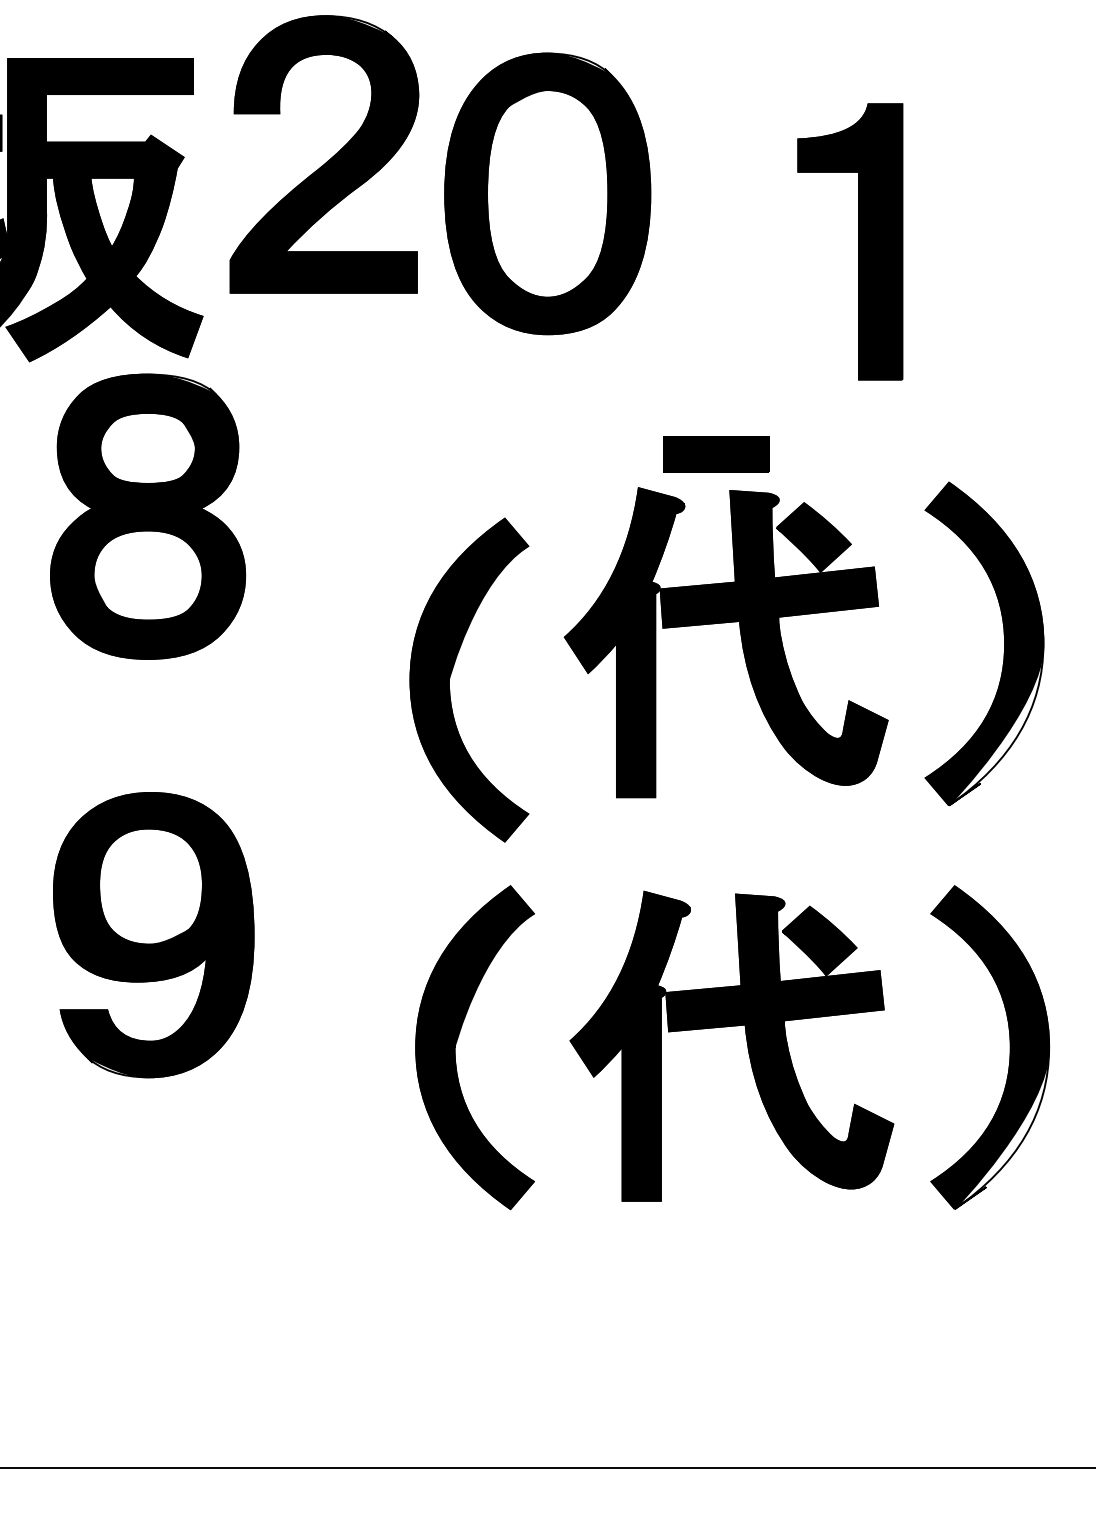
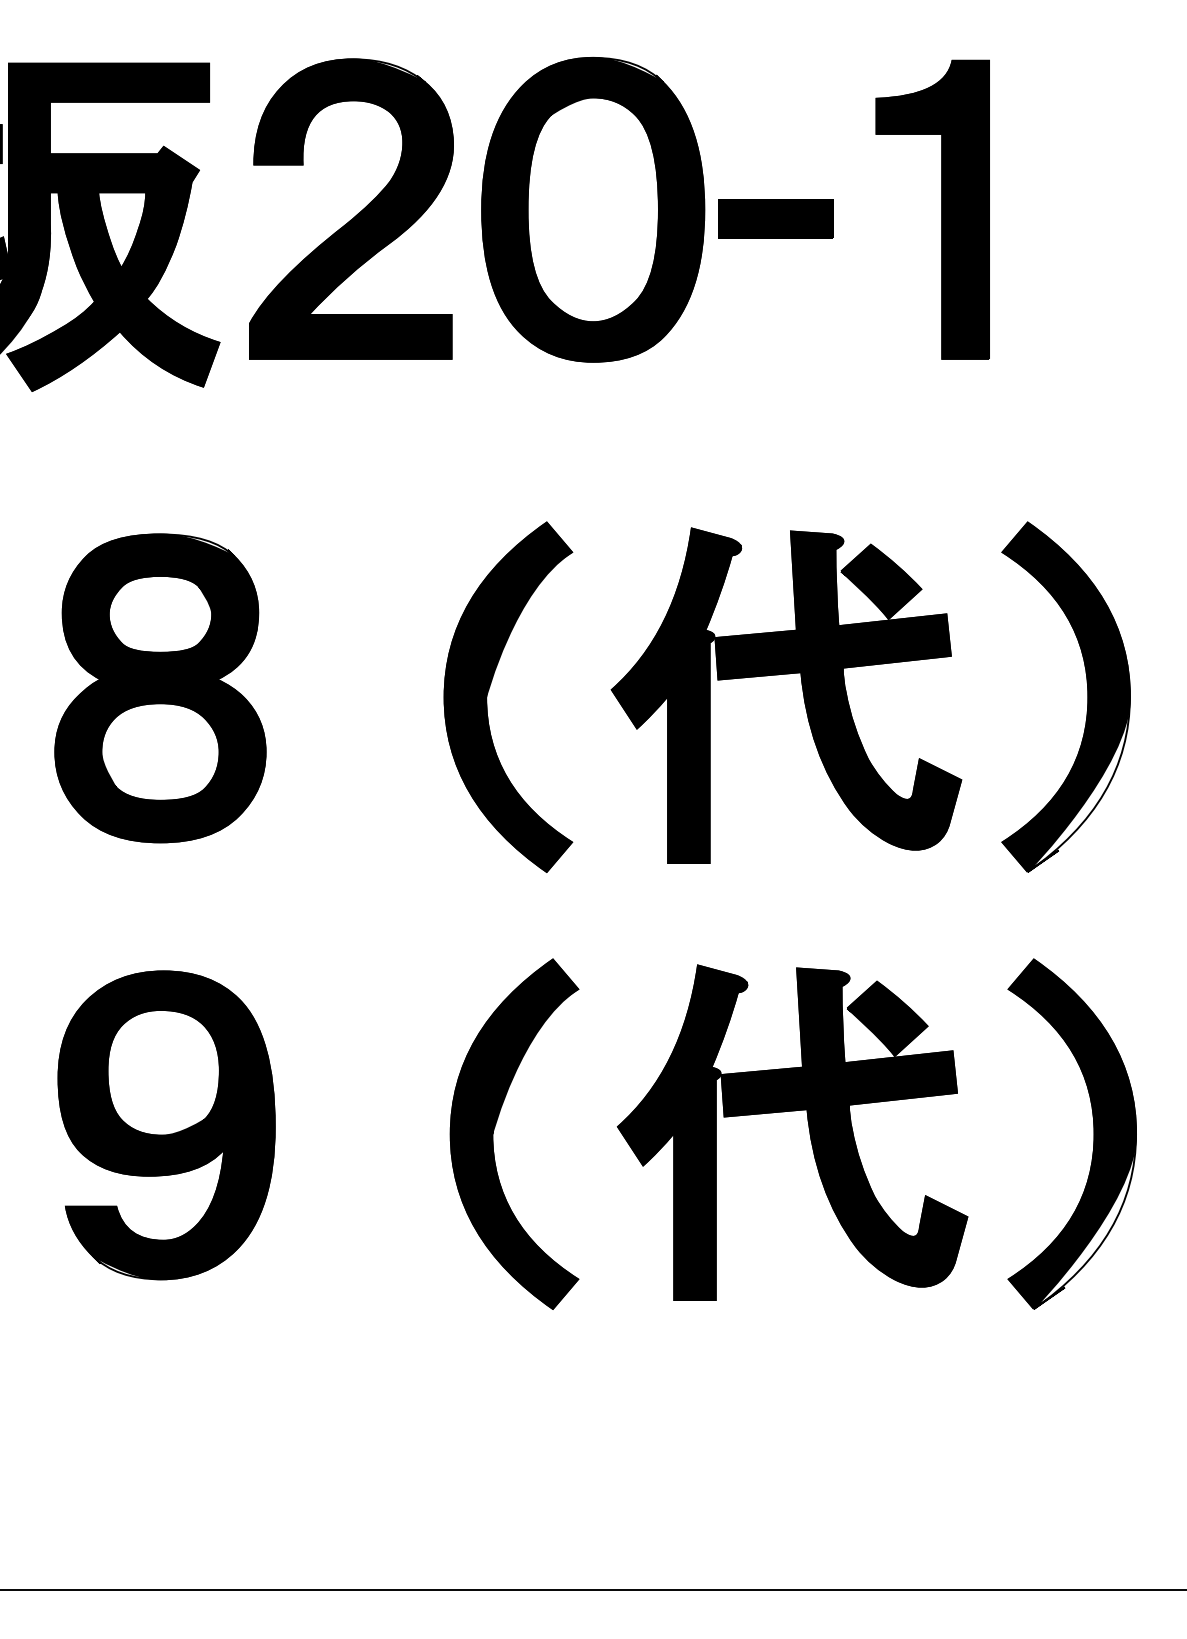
part: (330, 158) -> (357, 213), moved
part: (858, 241) -> (941, 209), moved
part: (716, 454) -> (775, 218), moved
part: (148, 516) -> (160, 688), moved
part: (451, 676) -> (488, 693), moved
part: (153, 935) -> (166, 1125), moved

